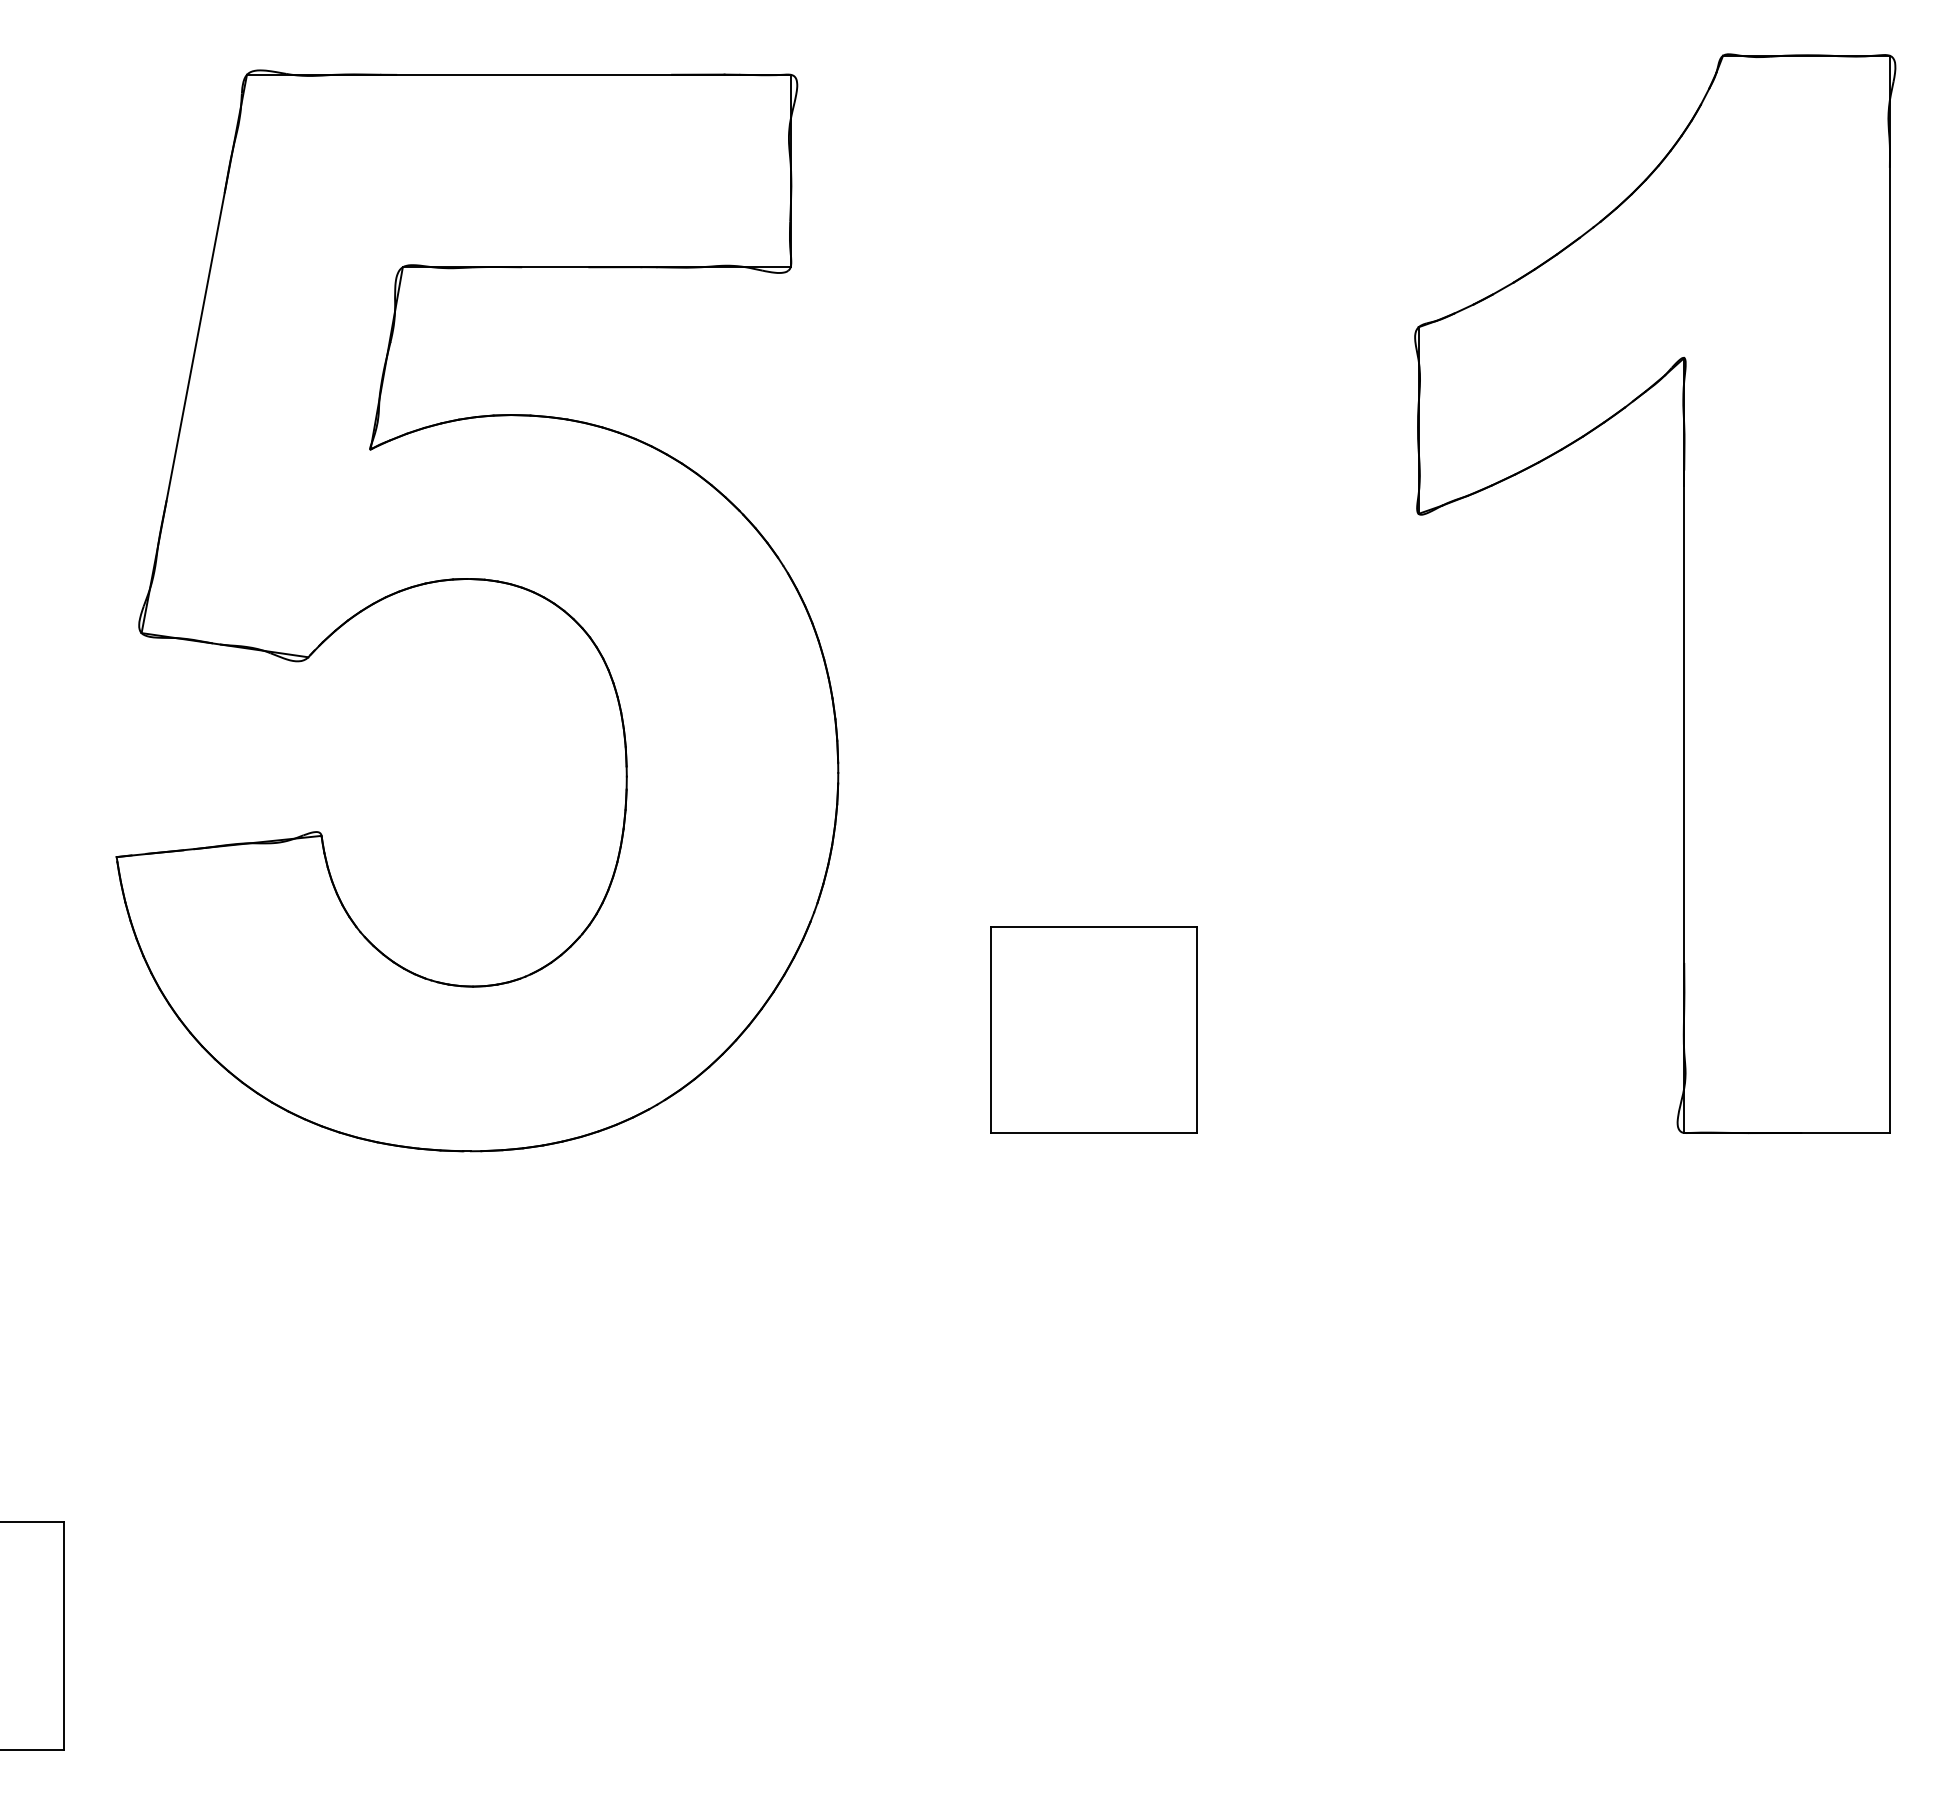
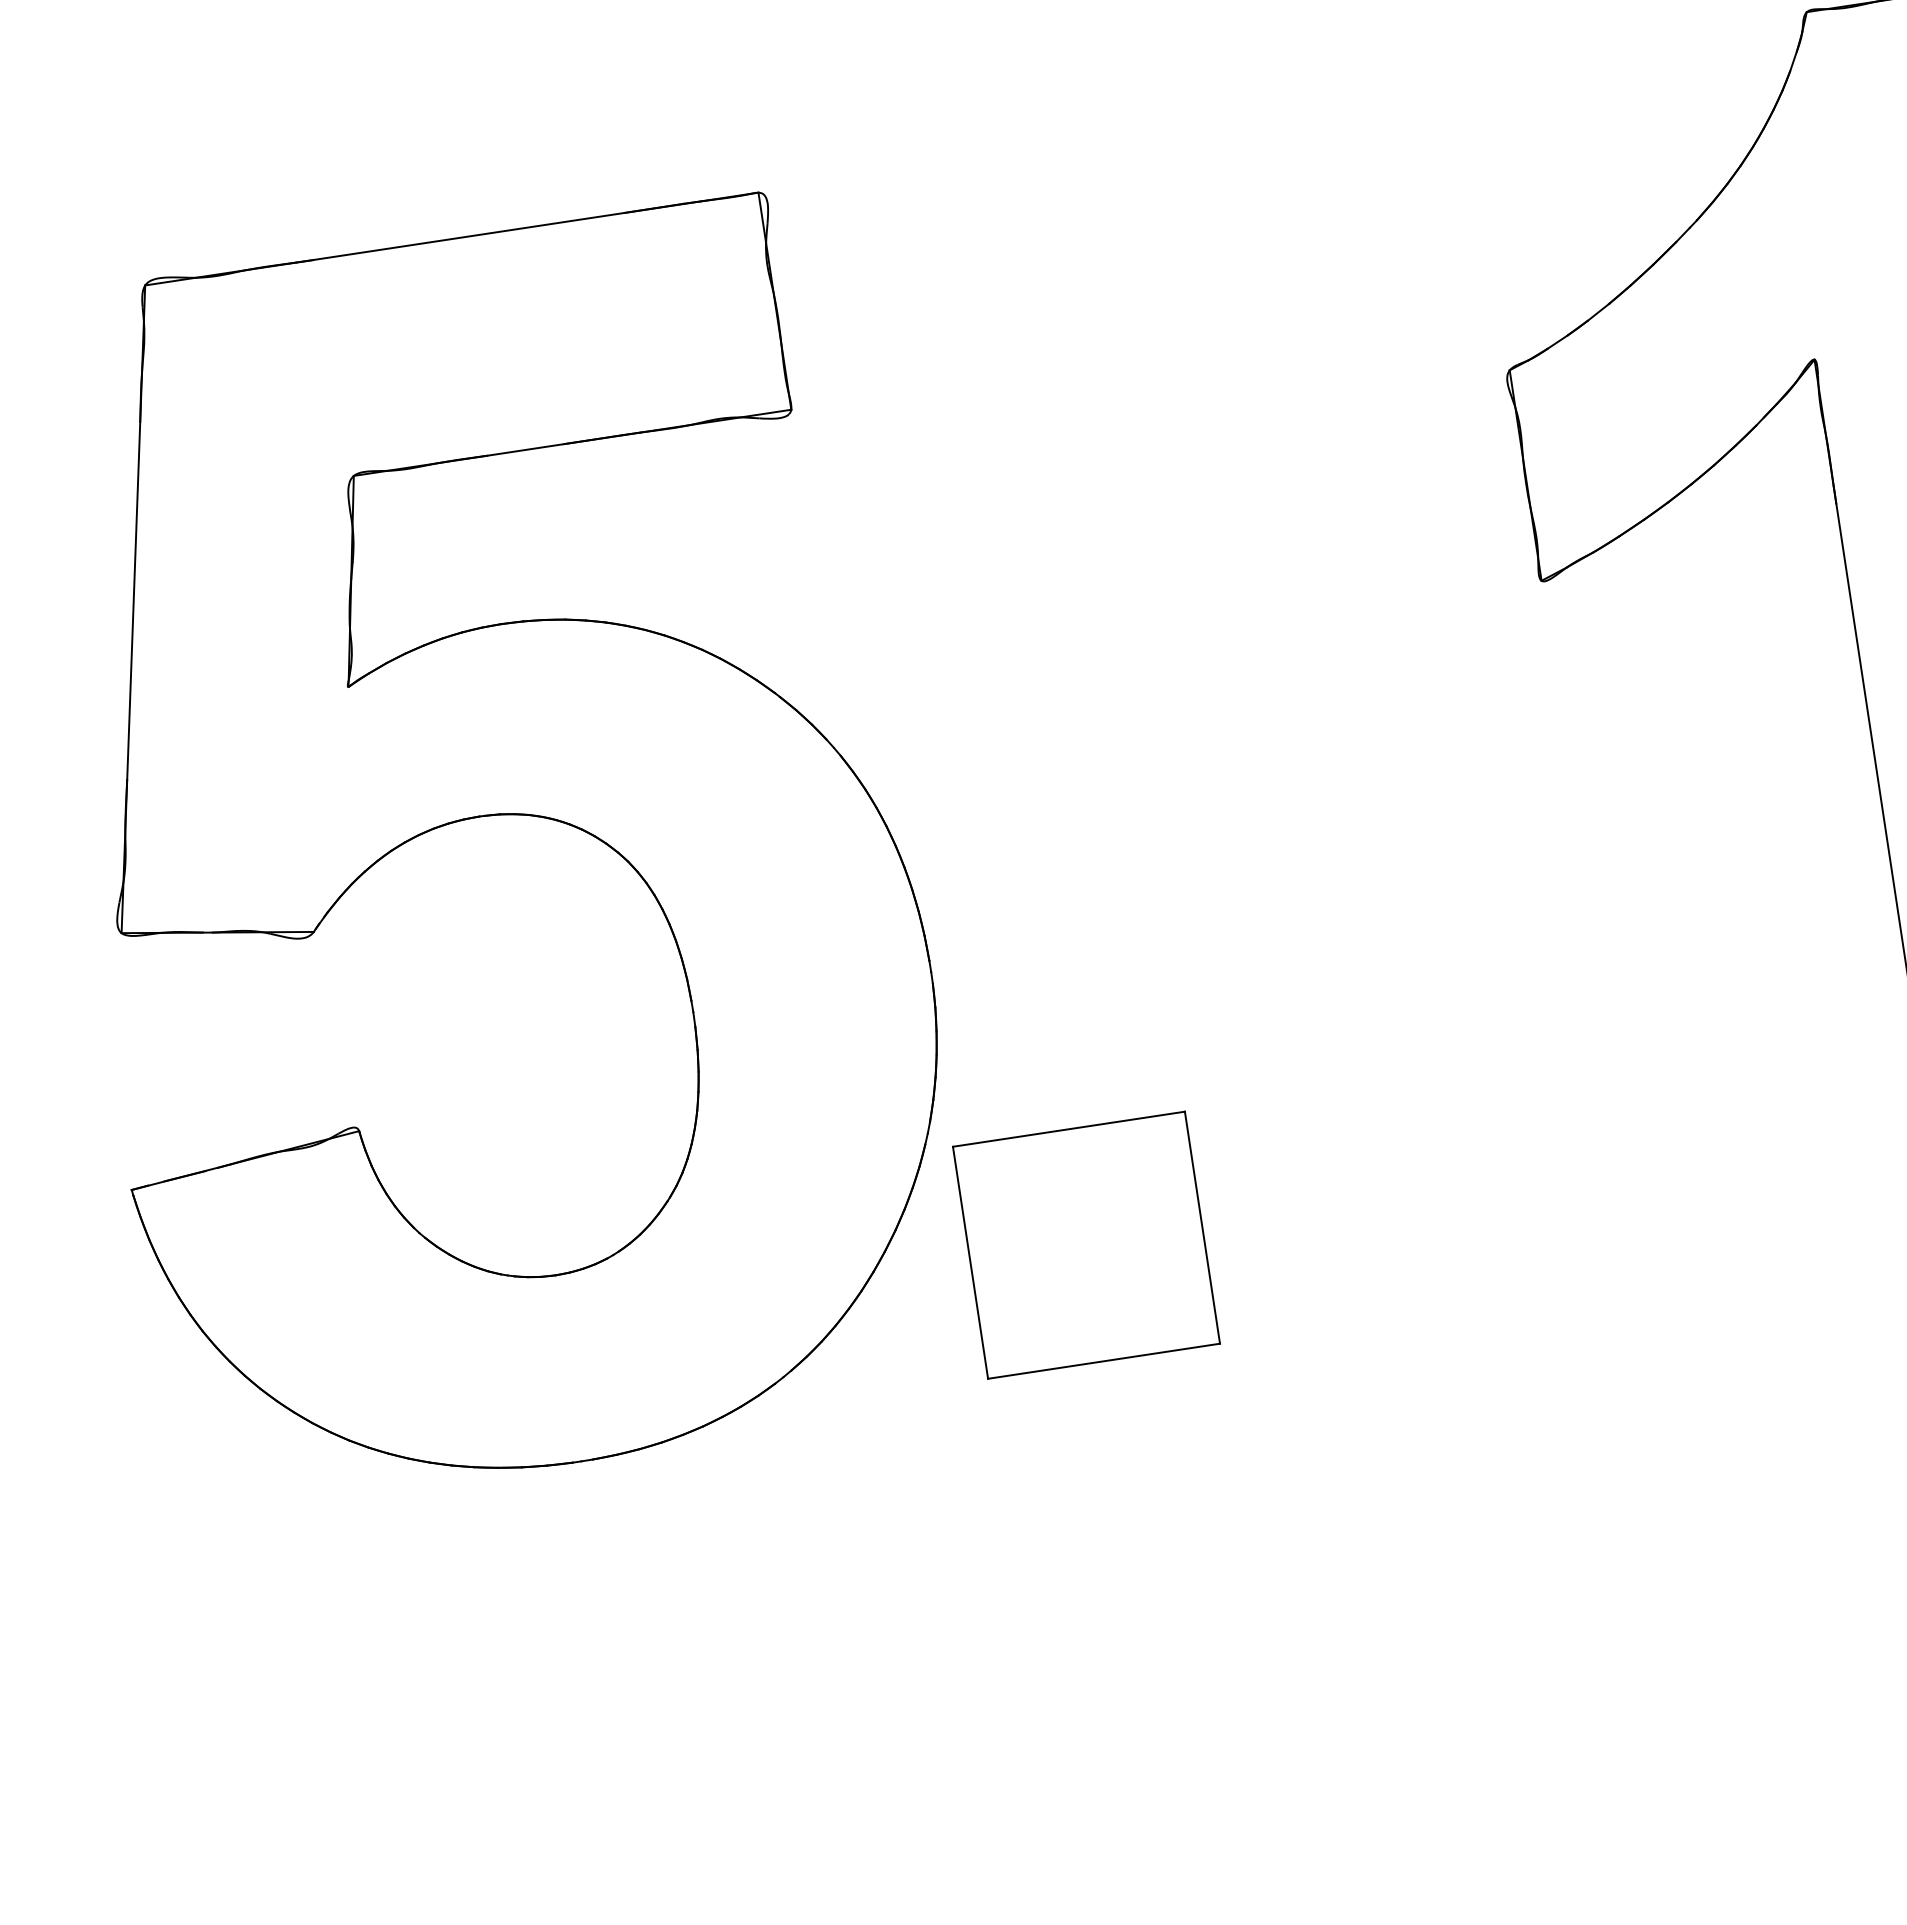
part: (1093, 1029) -> (1085, 1244), moved

